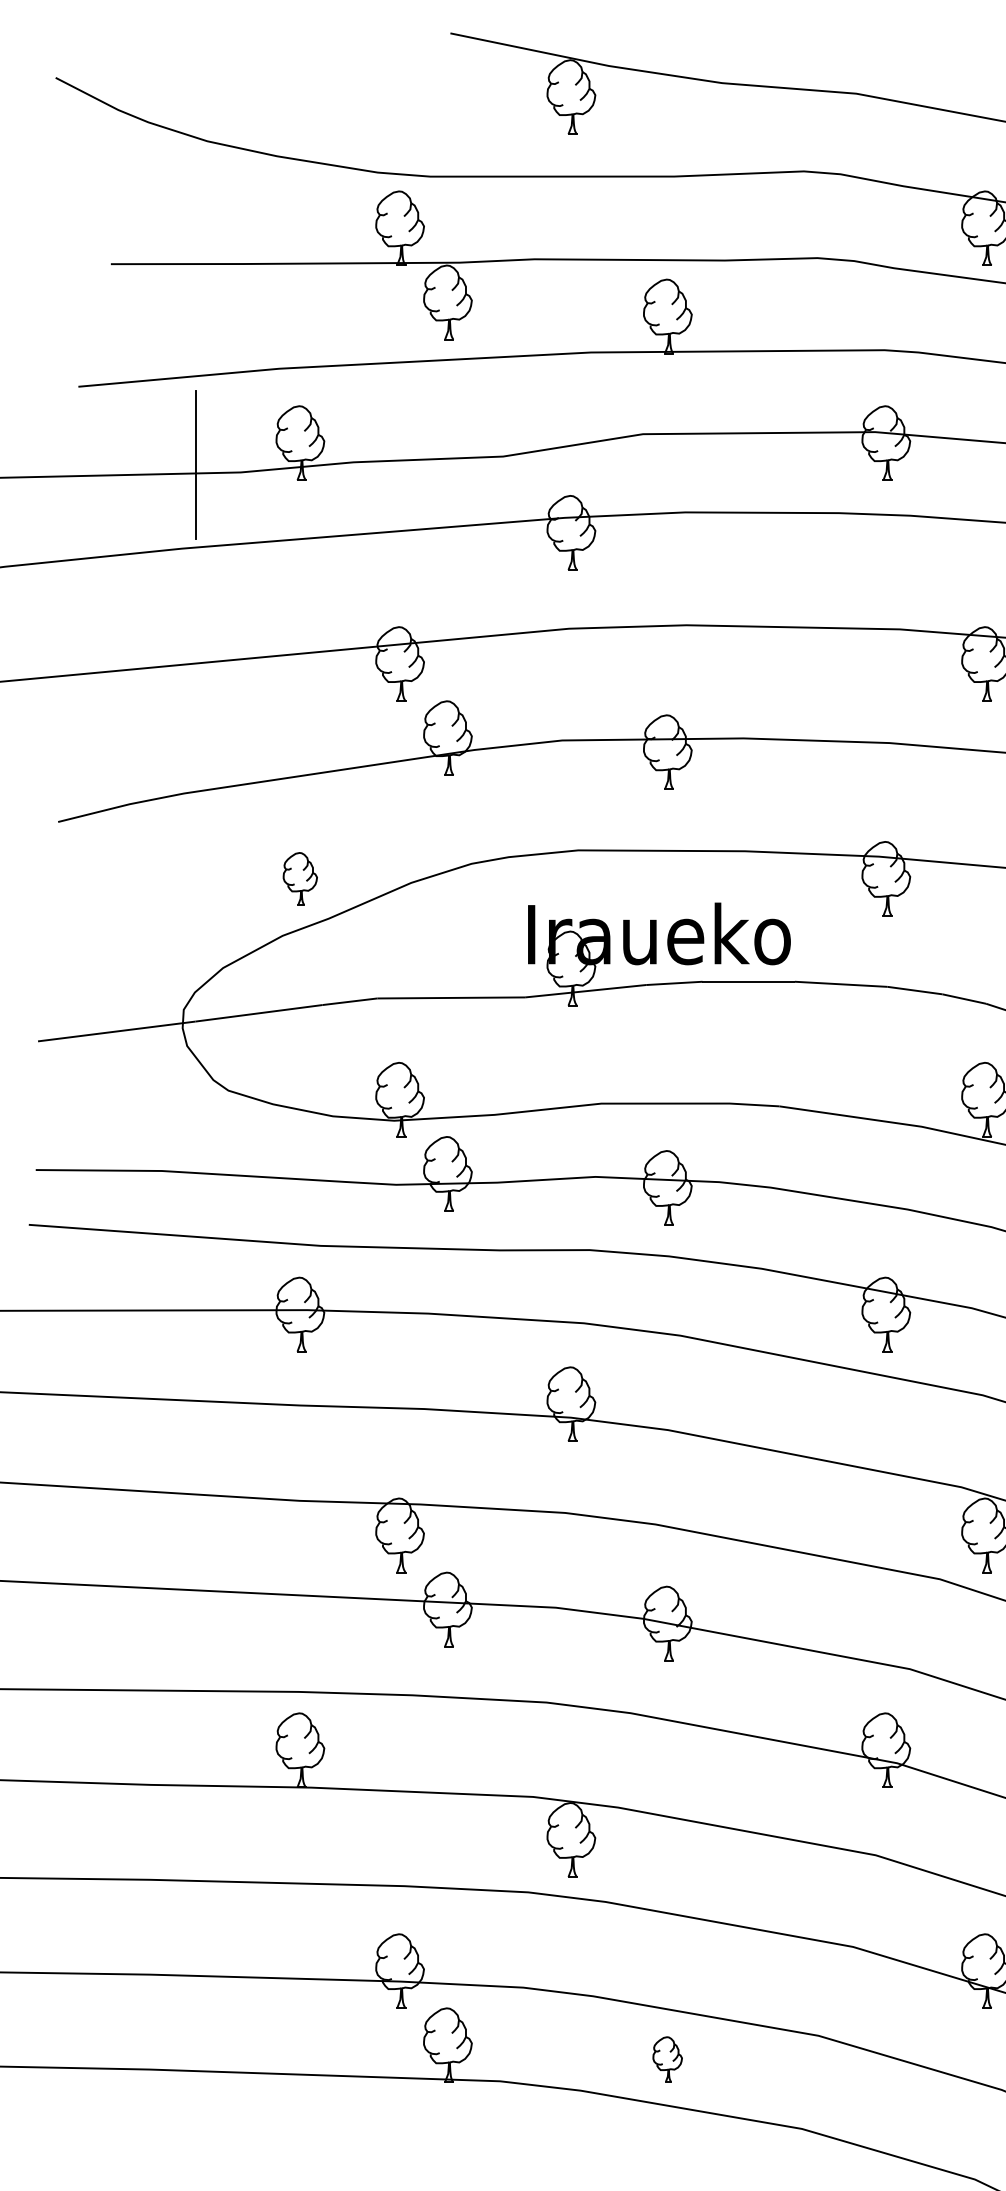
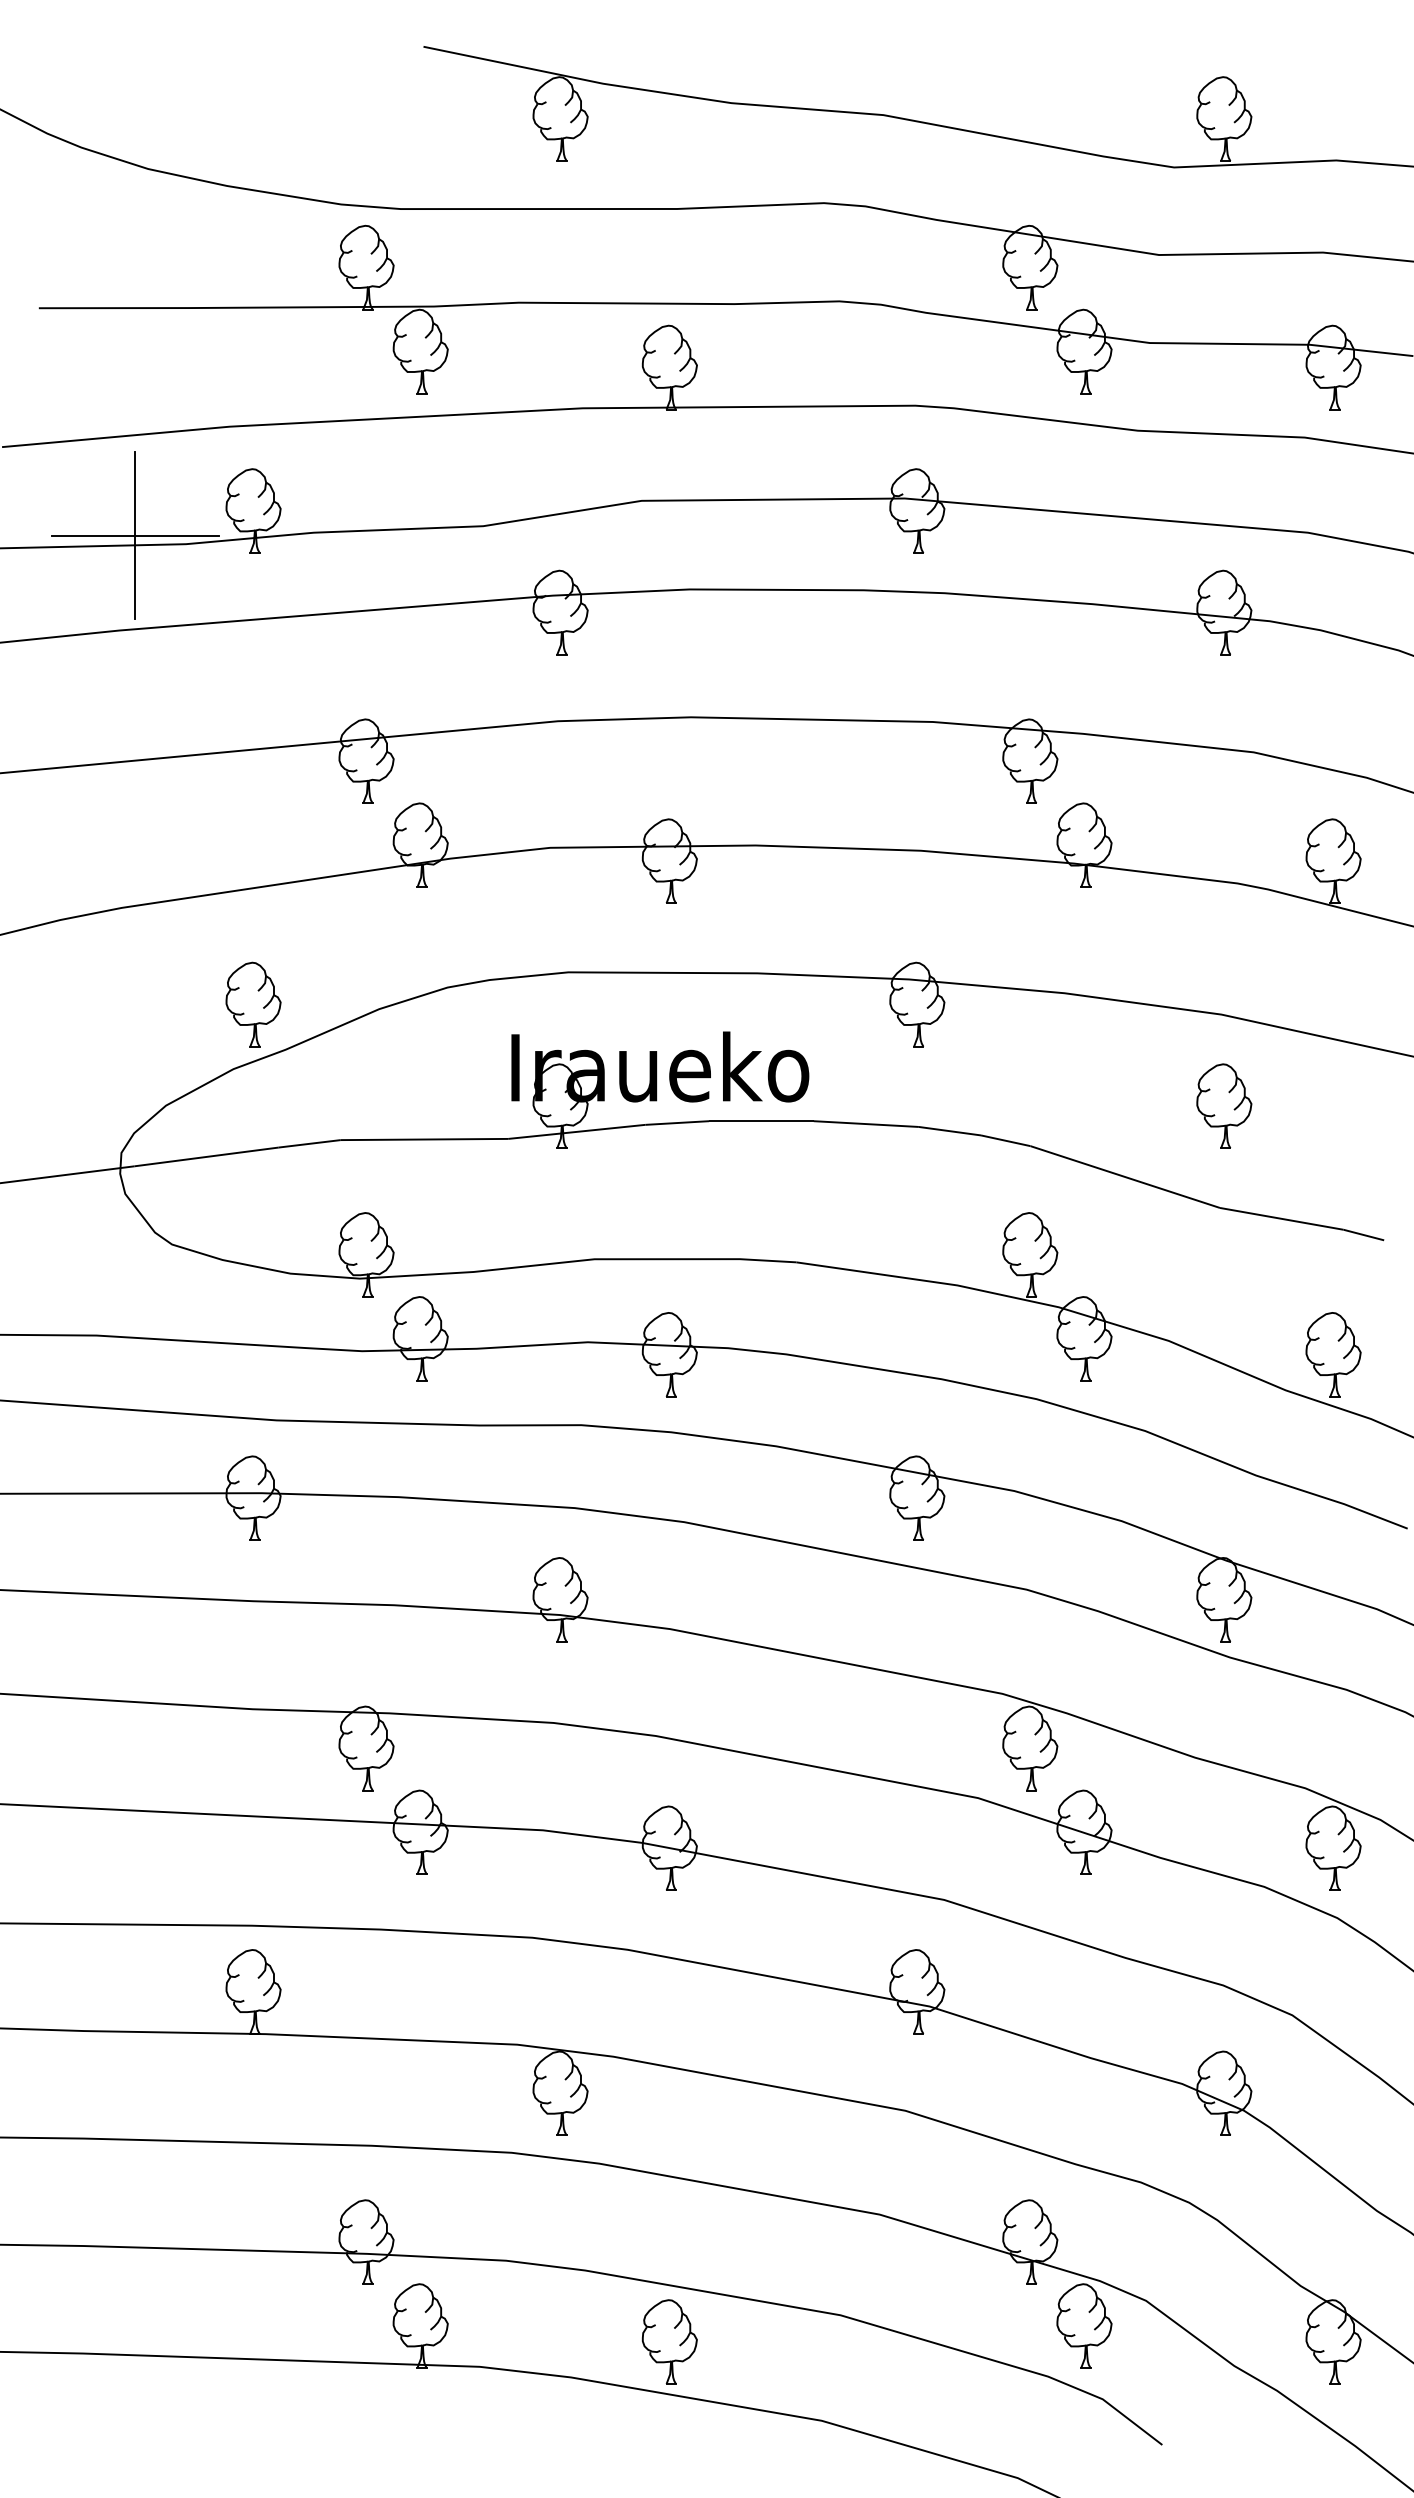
line: (196, 464) -> (135, 535), added
part: (300, 878) -> (253, 1004), size x1.43
part: (667, 2058) -> (669, 2341), size x1.67

